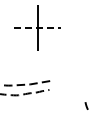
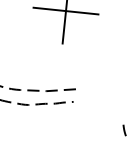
line: (37, 27) -> (65, 10), dashed -> solid

